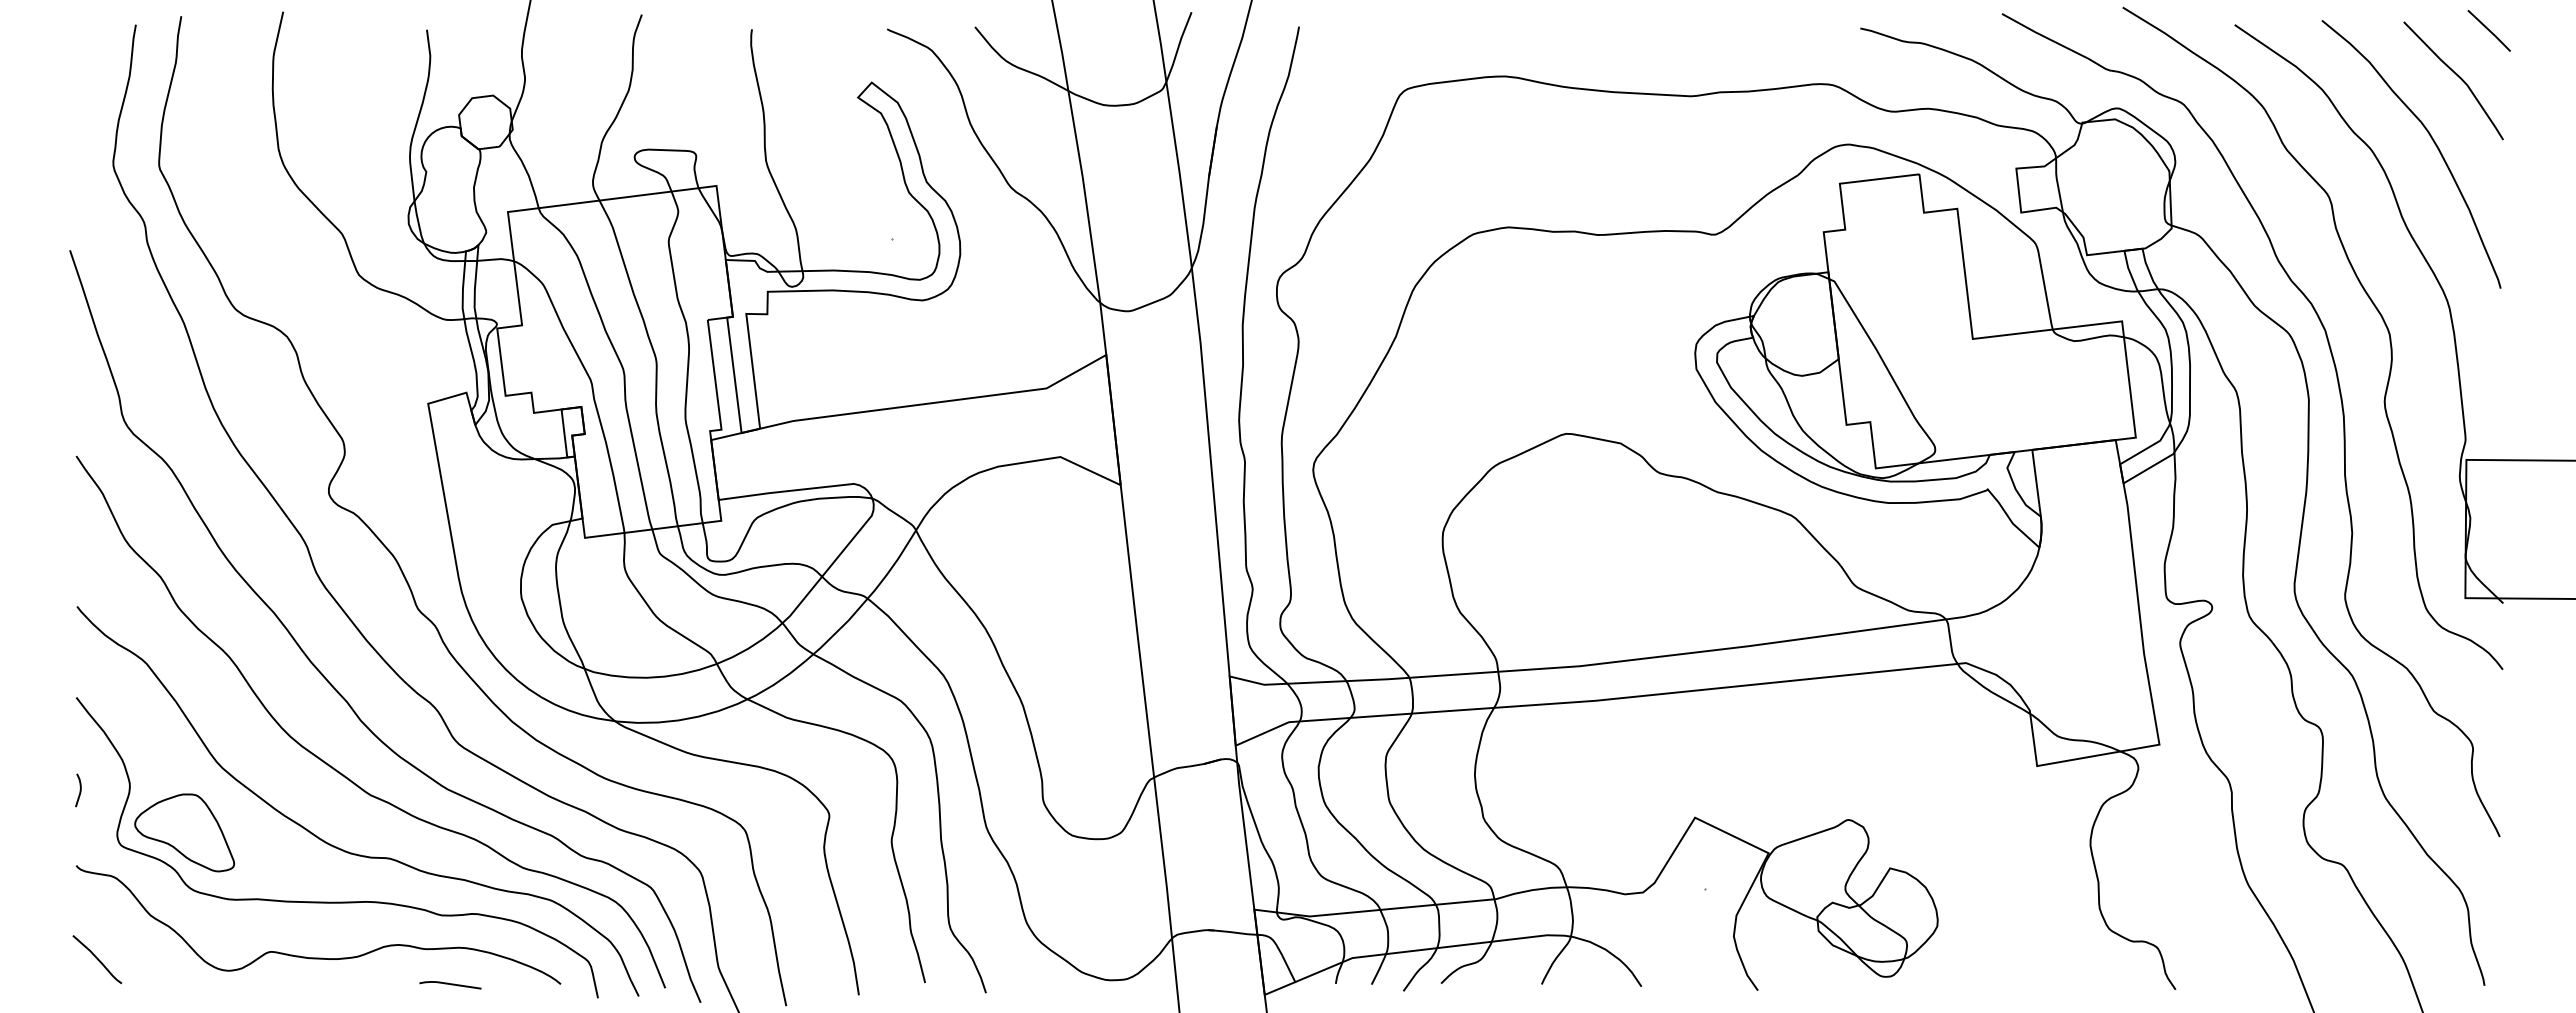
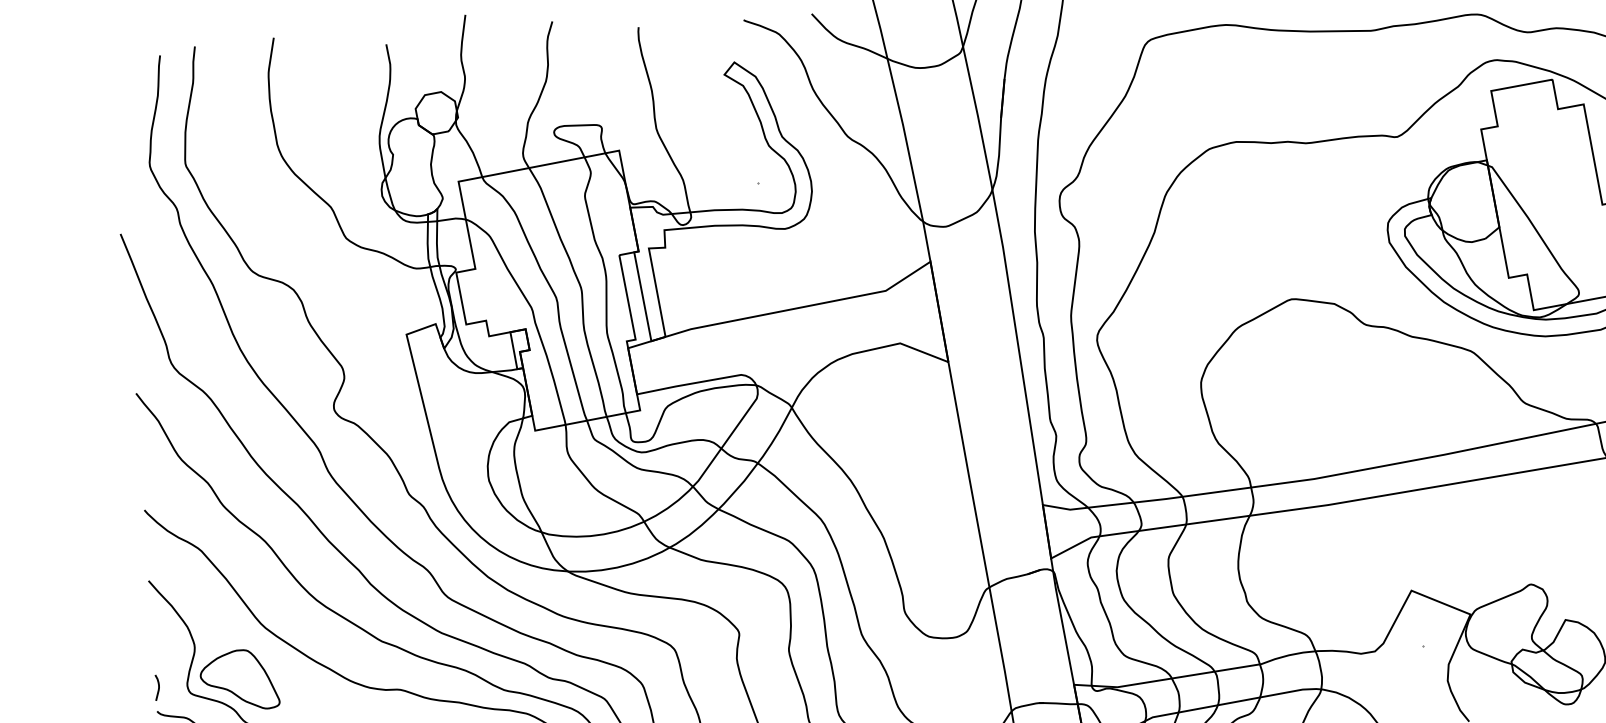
curve: (79, 790) -> (158, 687), moved

